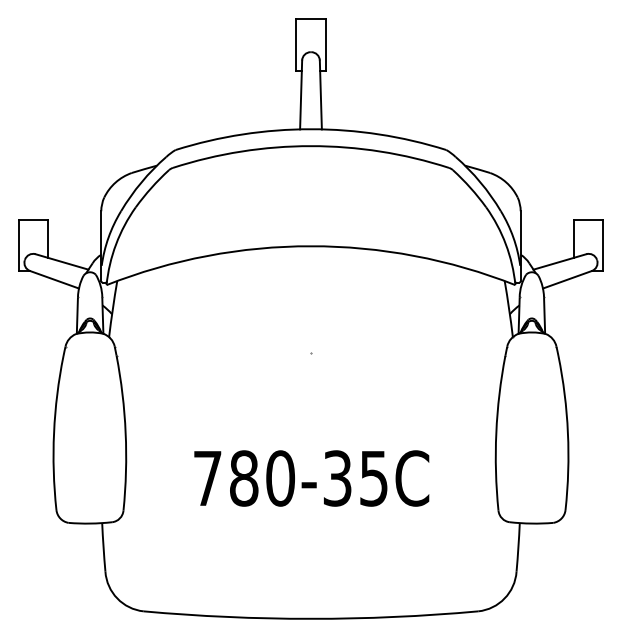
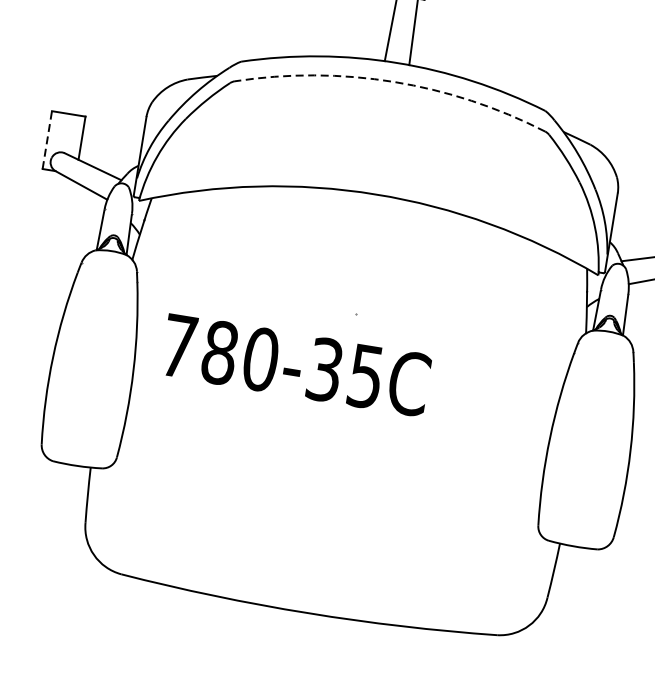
arc: (311, 146) -> (394, 82), solid -> dashed
line: (18, 245) -> (47, 140), solid -> dashed
text: (311, 478) -> (295, 365), moved

